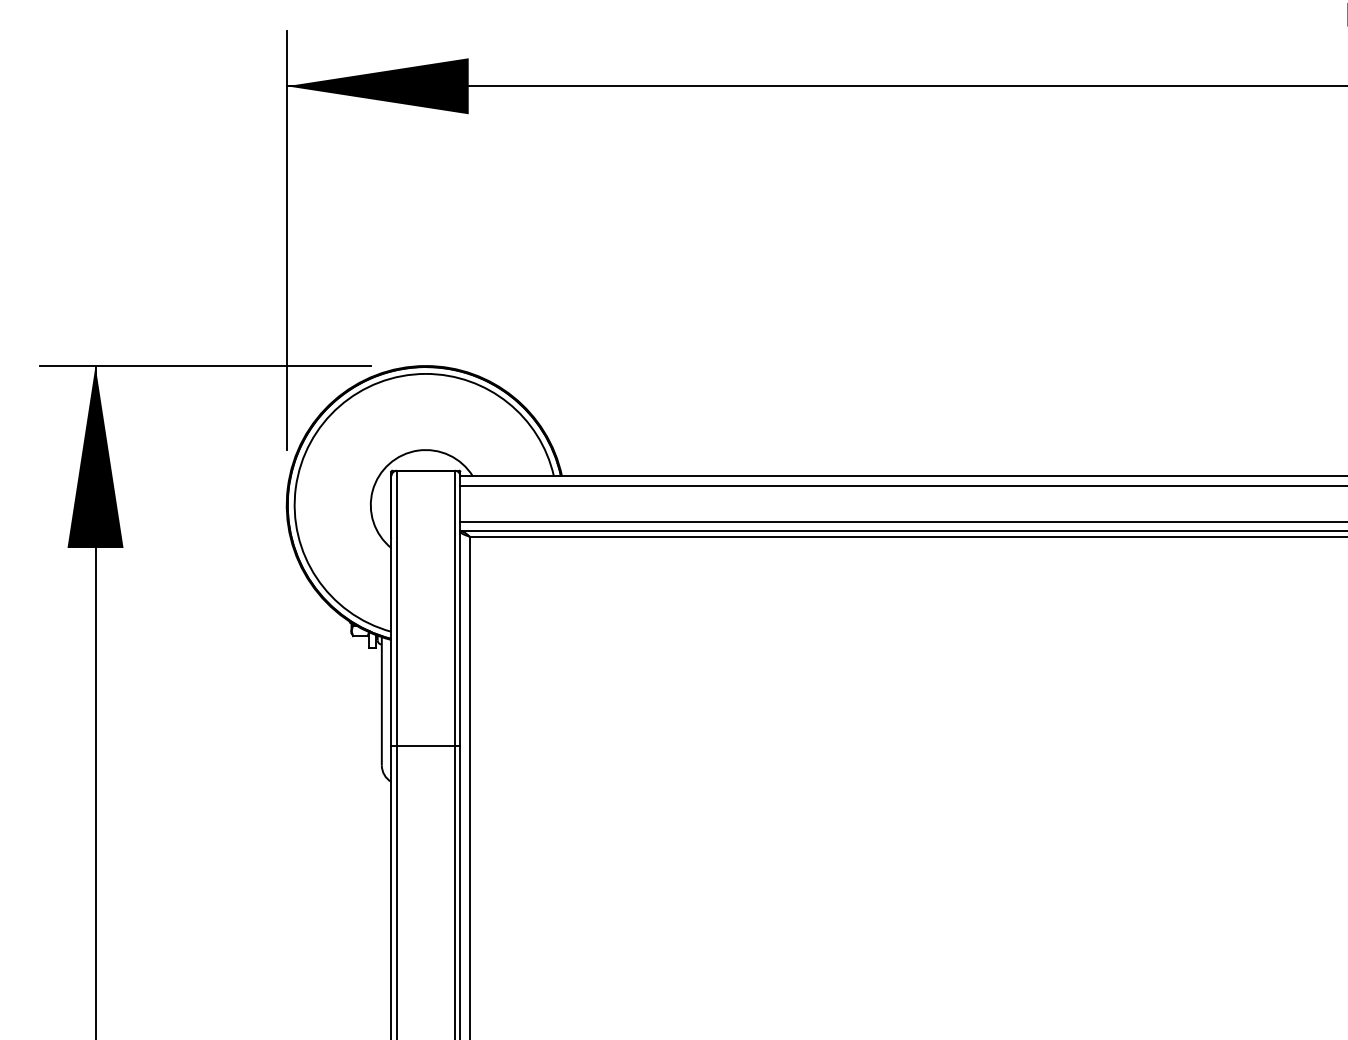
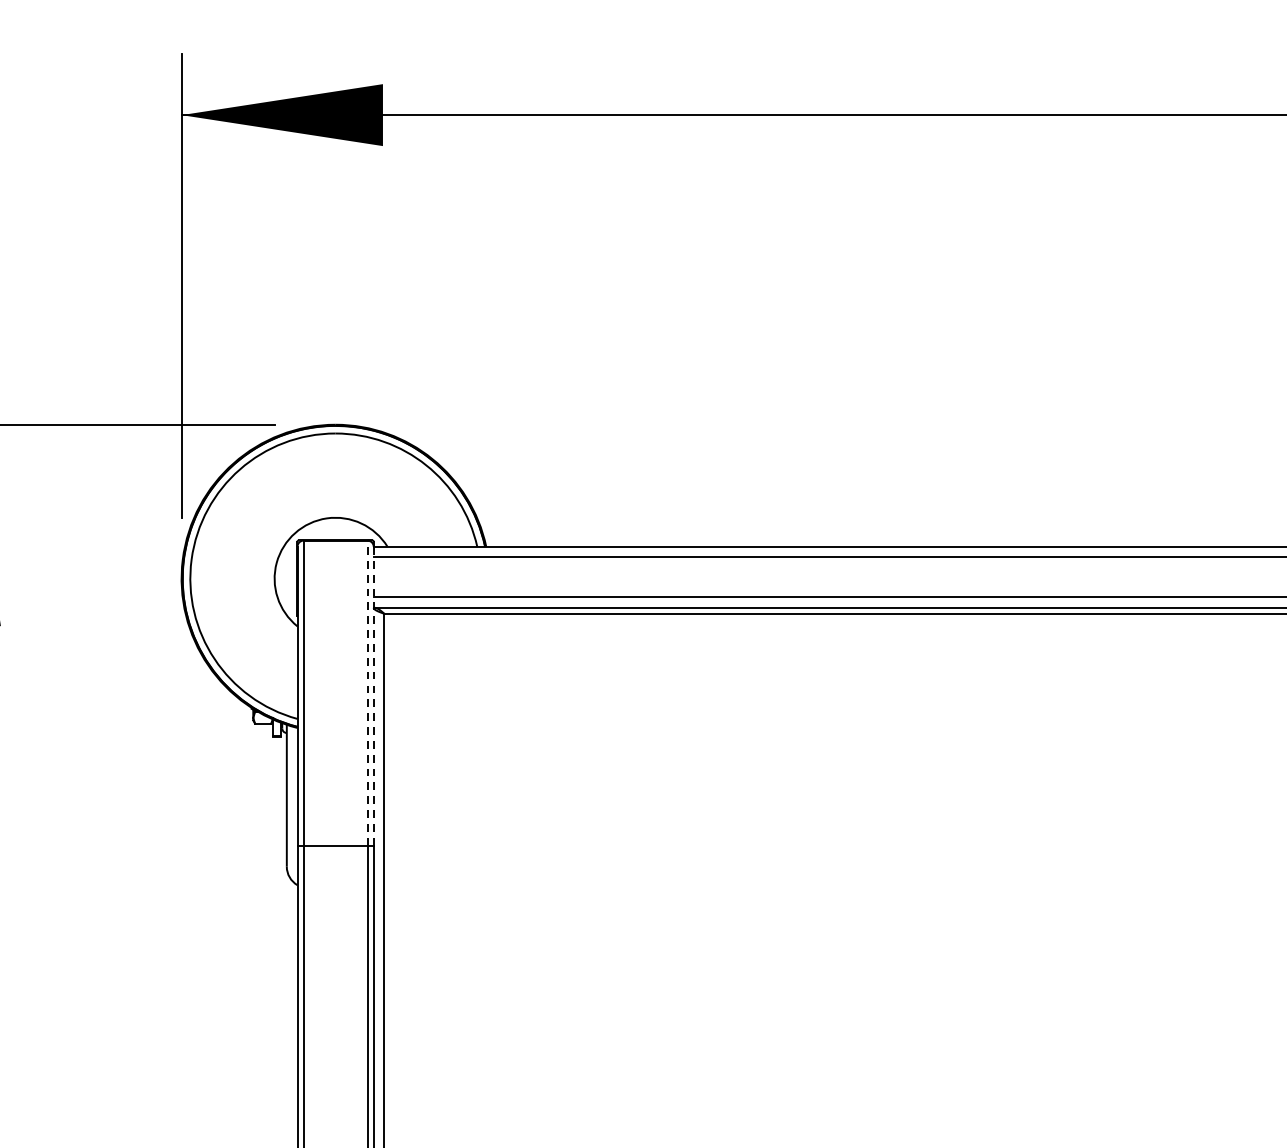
line: (454, 608) -> (367, 693), solid -> dashed
line: (460, 610) -> (373, 695), solid -> dashed

